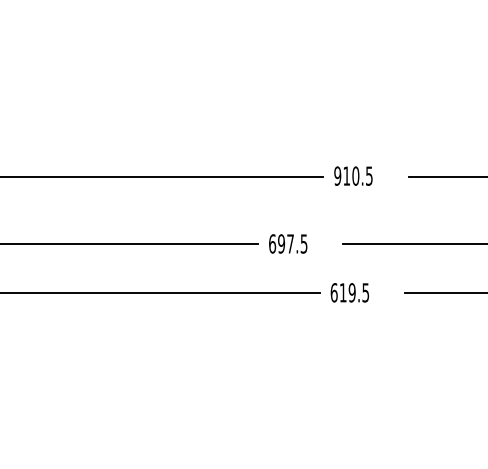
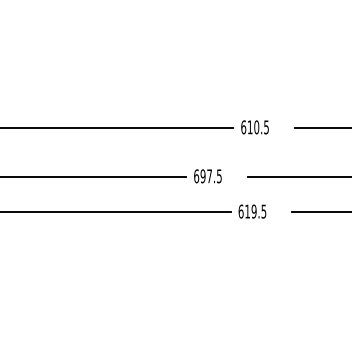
text: (337, 175) -> (243, 126), 910.5 -> 610.5

